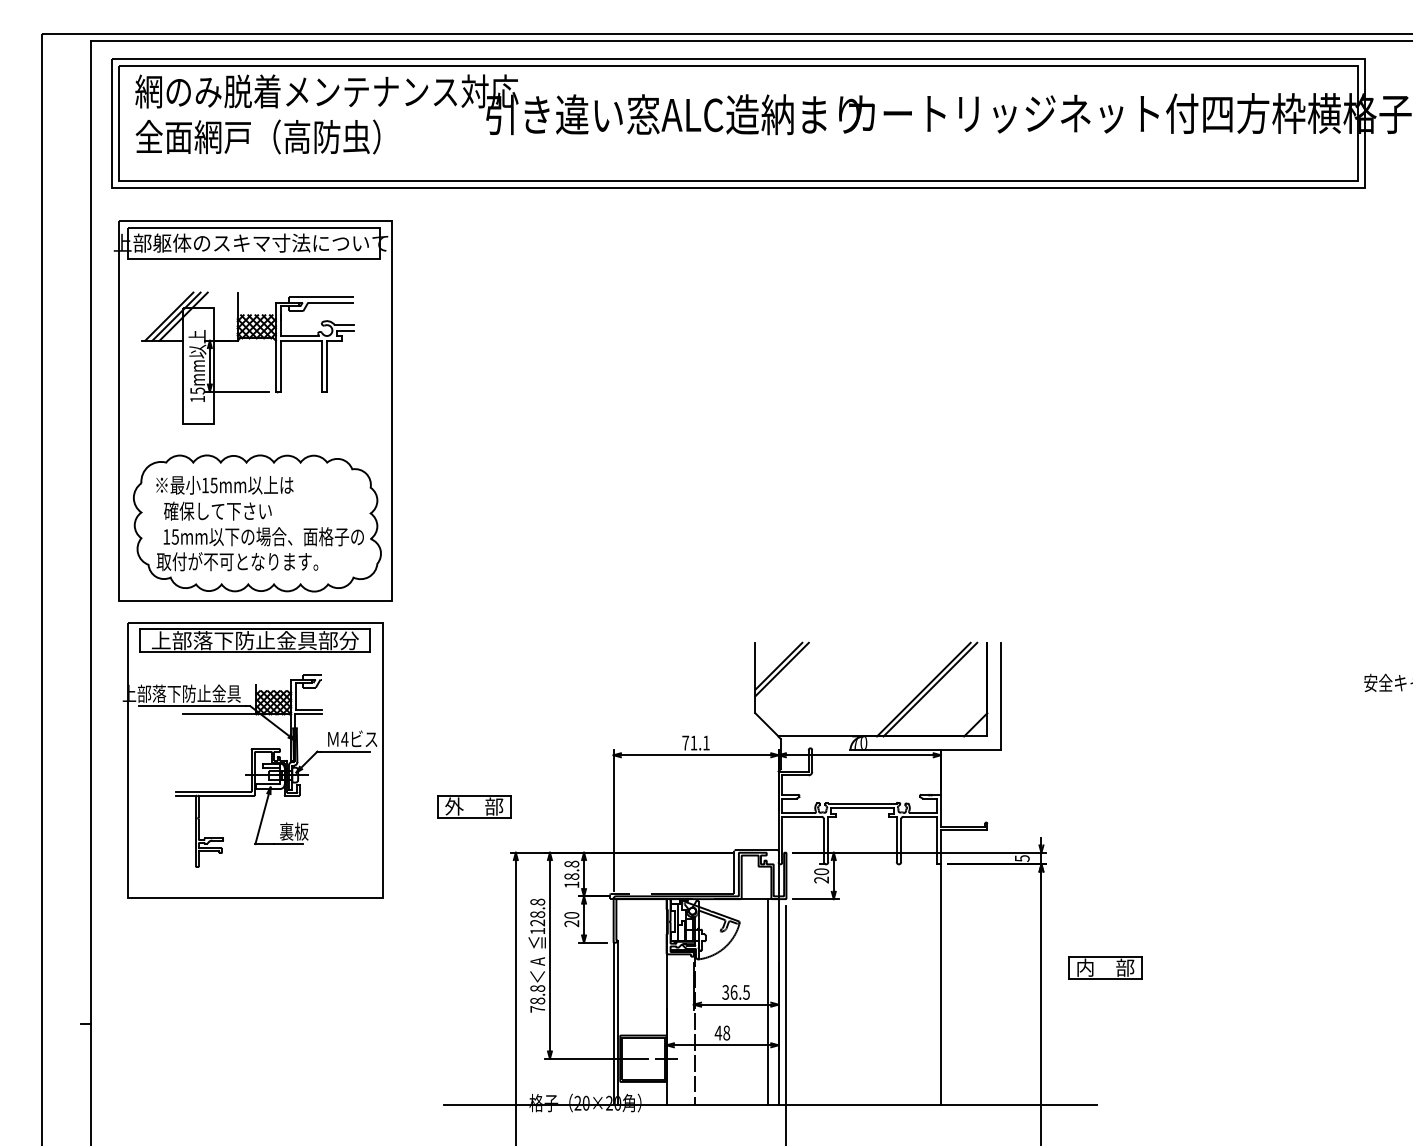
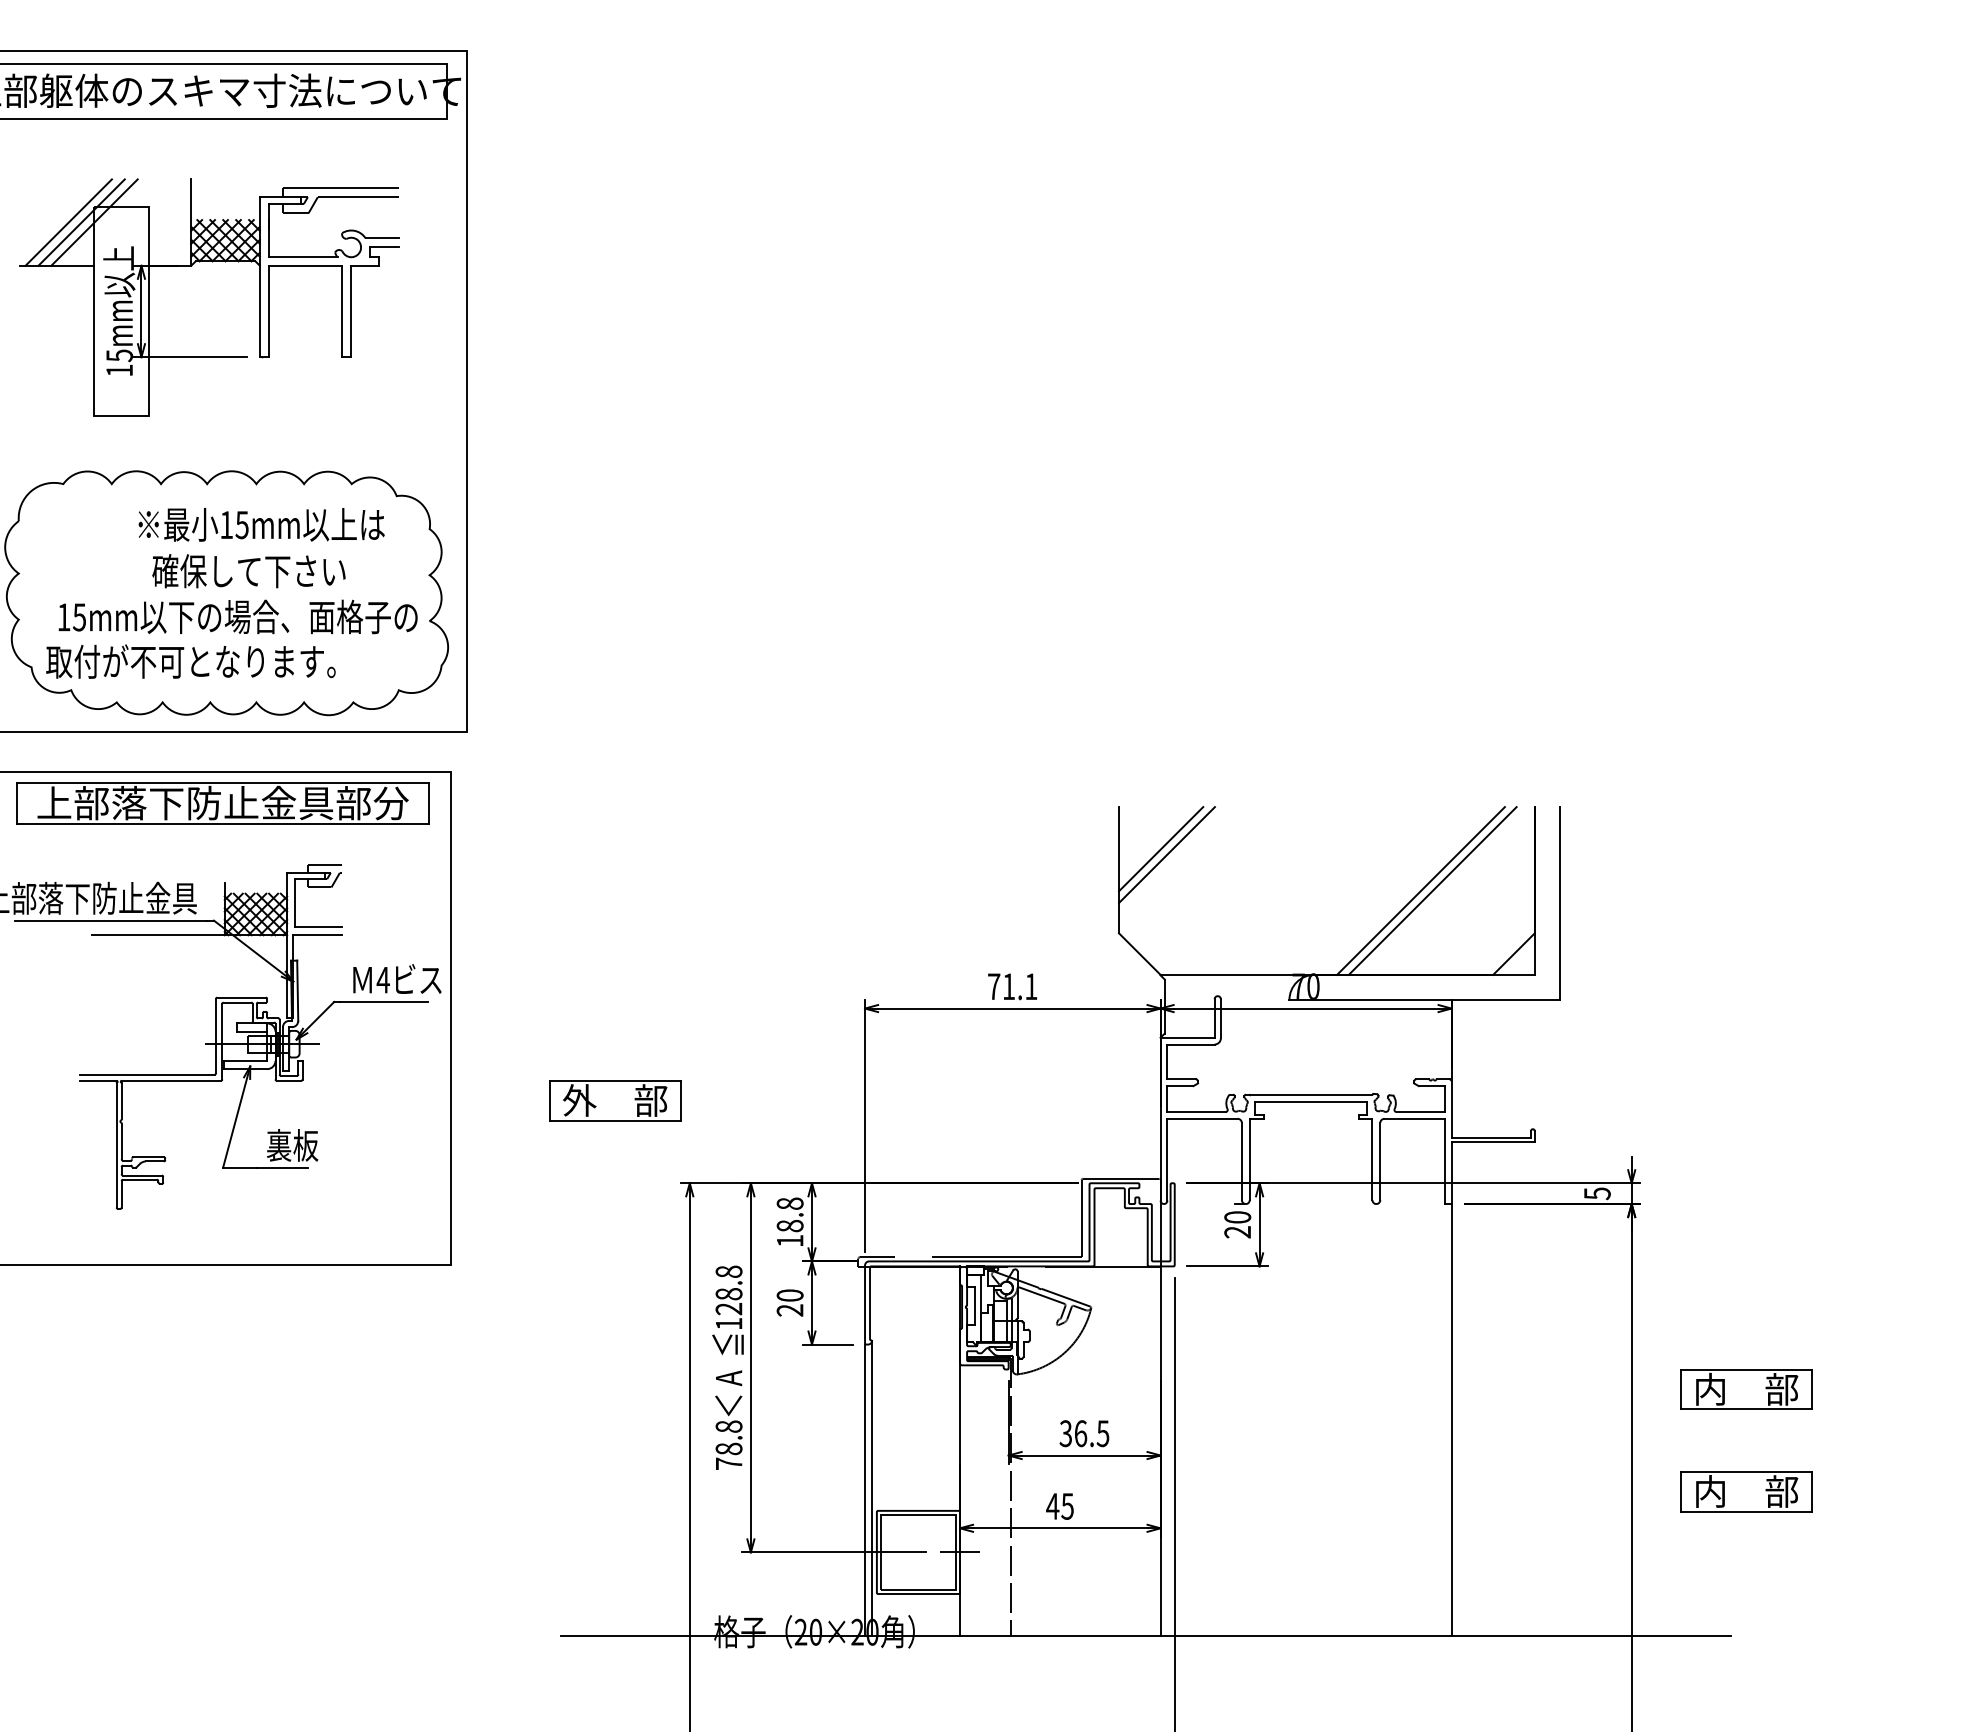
text: (224, 498) -> (260, 548), moved
line: (767, 1002) -> (1140, 1451), removed
part: (1105, 1024) -> (1746, 1491), added
text: (726, 1032) -> (1067, 1505), 48 -> 45

